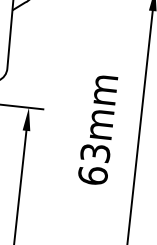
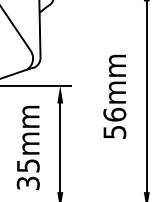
text: (93, 164) -> (114, 123), 63mm -> 56mm

